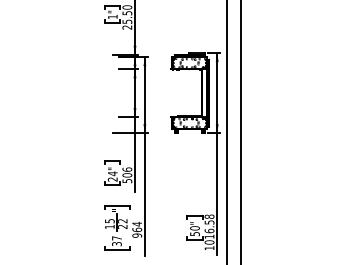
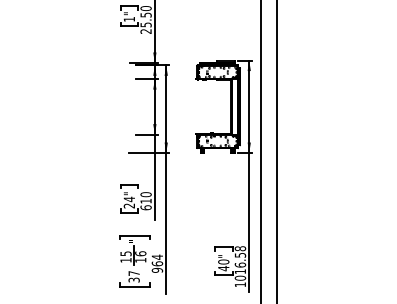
text: (127, 175) -> (146, 201), 506 -> 610
text: (122, 223) -> (140, 256), 22 -> 16
text: (194, 233) -> (223, 267), 50" -> 40"

